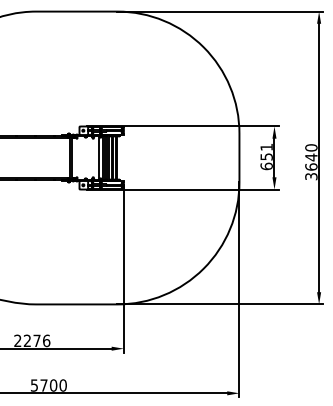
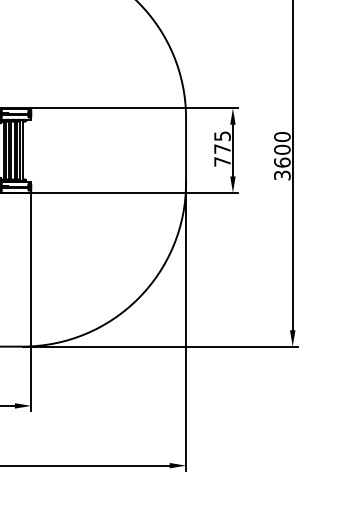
text: (266, 156) -> (222, 148), 651 -> 775
text: (311, 157) -> (282, 149), 3640 -> 3600

